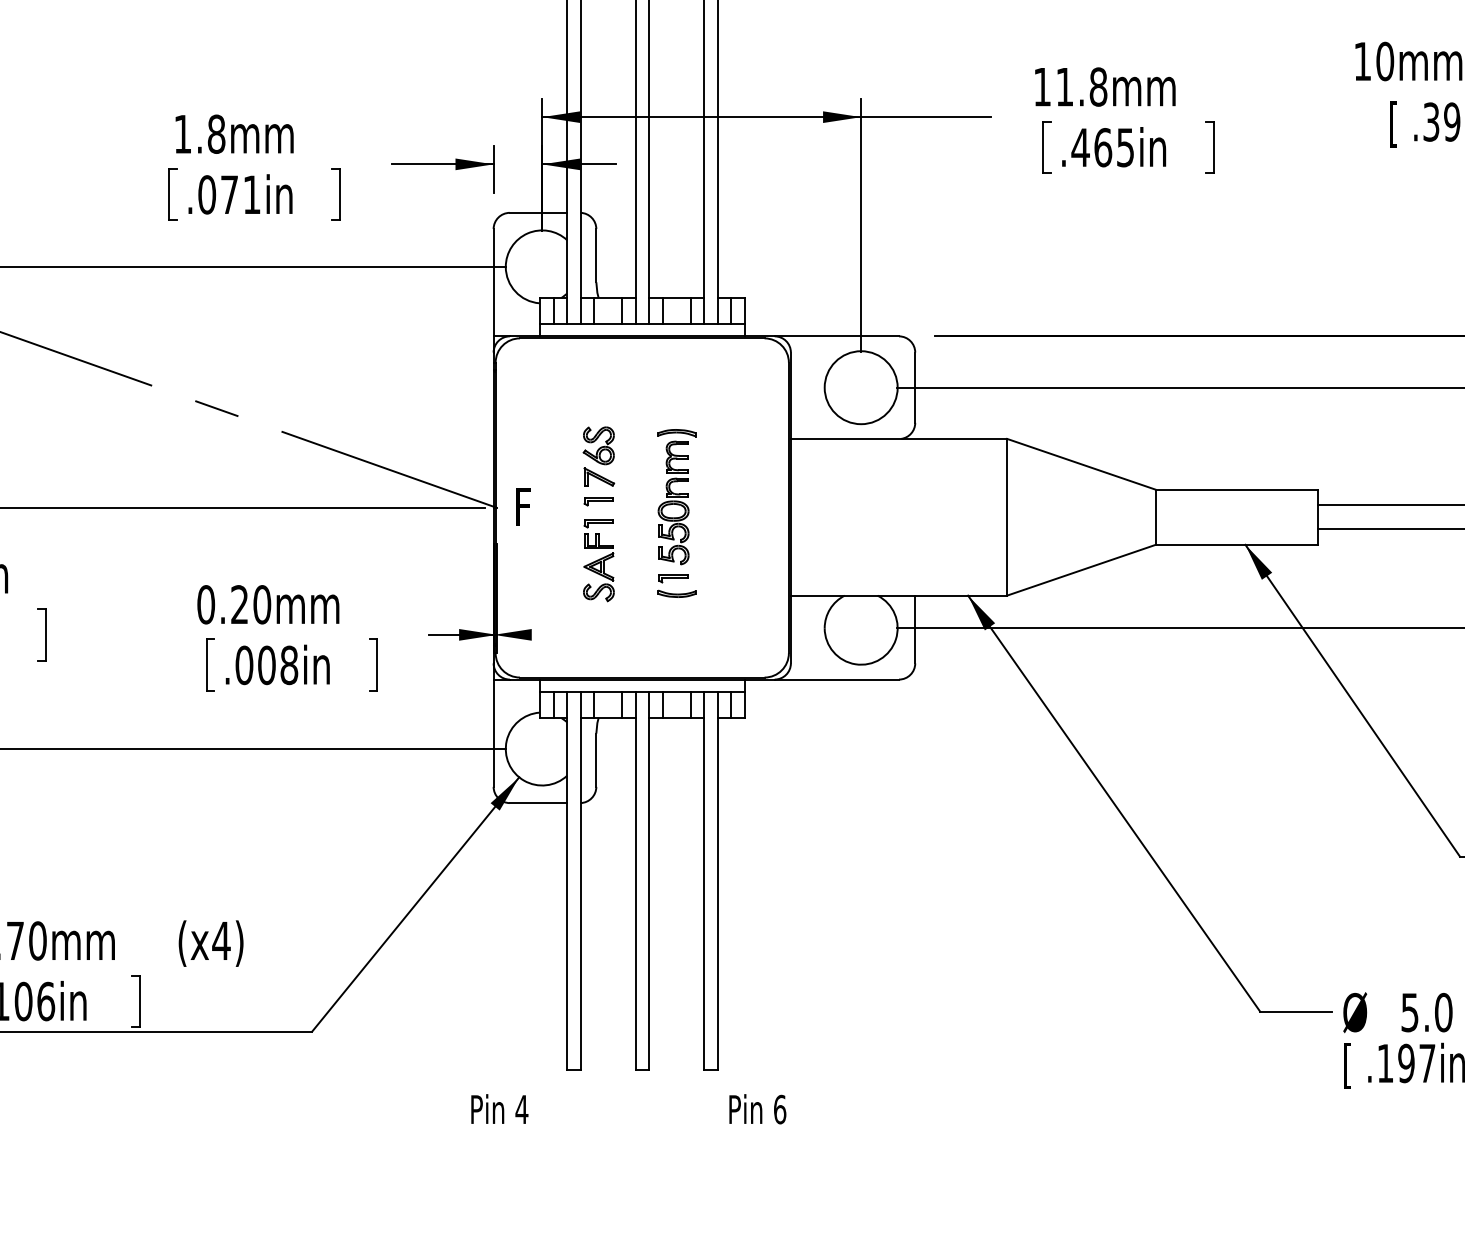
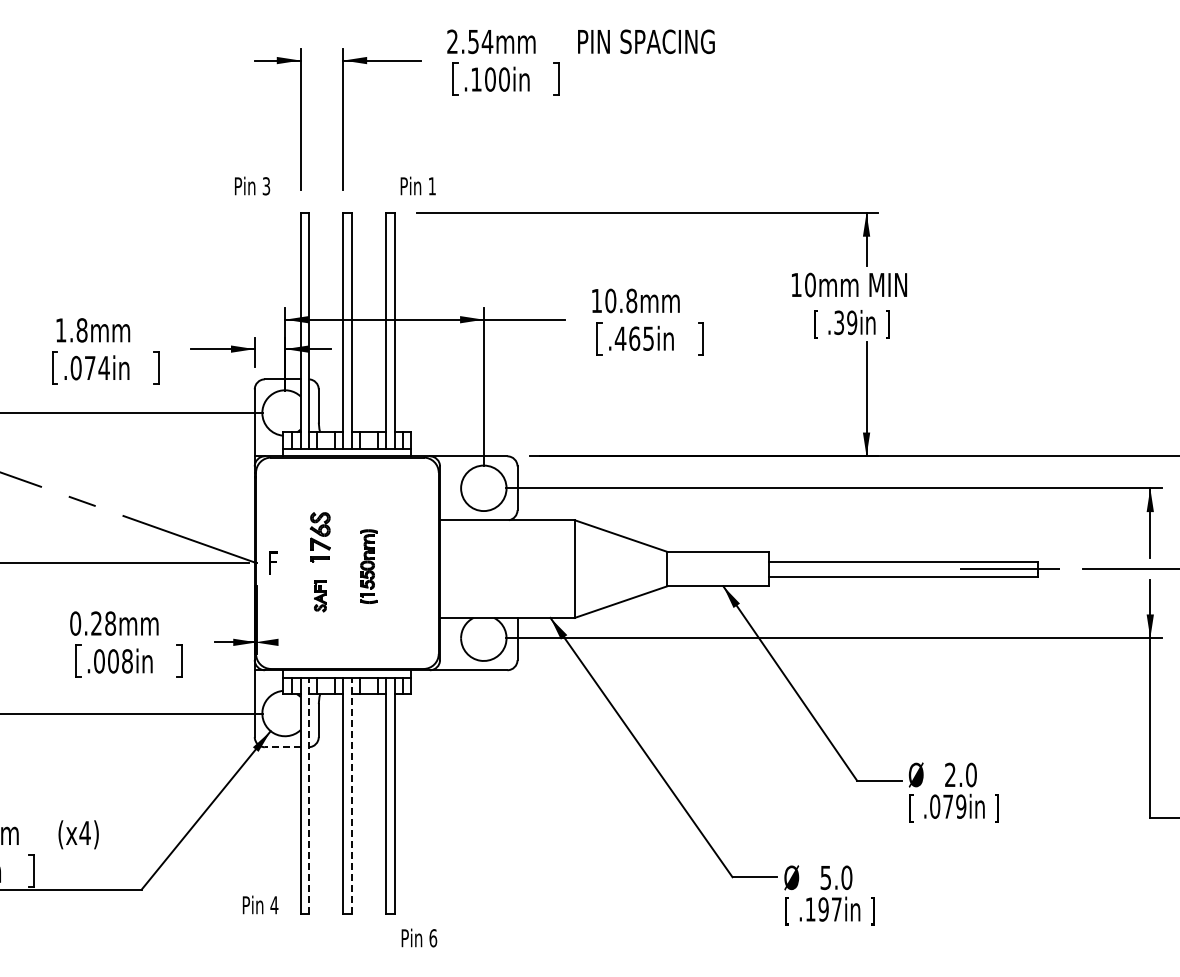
text: (1064, 86) -> (610, 300), 11.8mm -> 10.8mm
text: (250, 193) -> (103, 367), .071in -> .074in
part: (676, 513) -> (368, 566), size x0.7
part: (599, 561) -> (320, 596), size x0.6
text: (262, 604) -> (110, 623), 0.20mm -> 0.28mm
line: (538, 803) -> (282, 747), solid -> dashed
line: (581, 880) -> (309, 795), solid -> dashed
line: (648, 880) -> (351, 795), solid -> dashed
text: (499, 1108) -> (260, 904), moved

